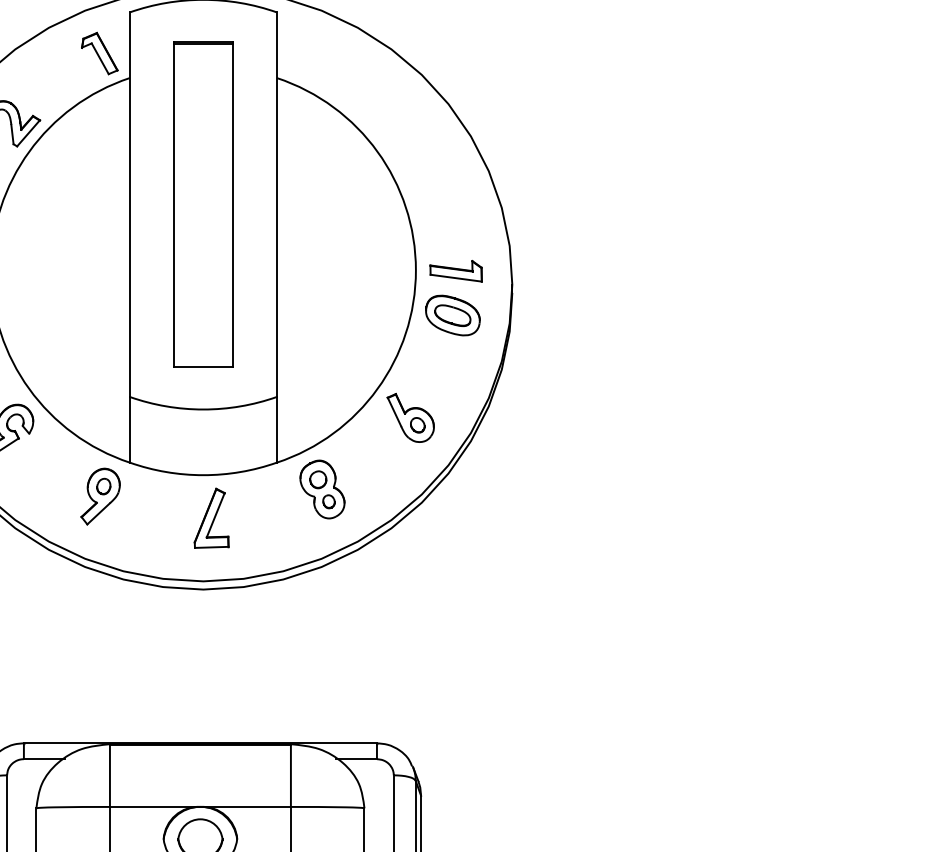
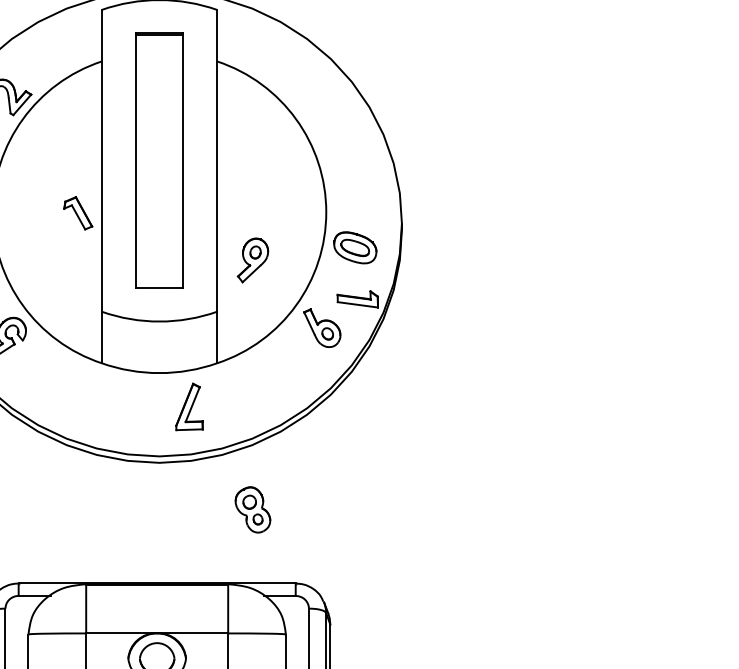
part: (99, 53) -> (77, 213), moved
part: (455, 271) -> (357, 299), moved
part: (322, 489) -> (252, 509), moved
part: (100, 496) -> (252, 260), moved
part: (211, 517) -> (189, 406), moved

